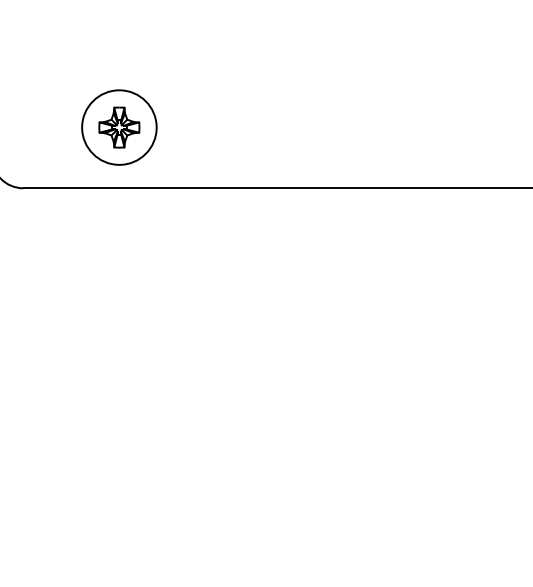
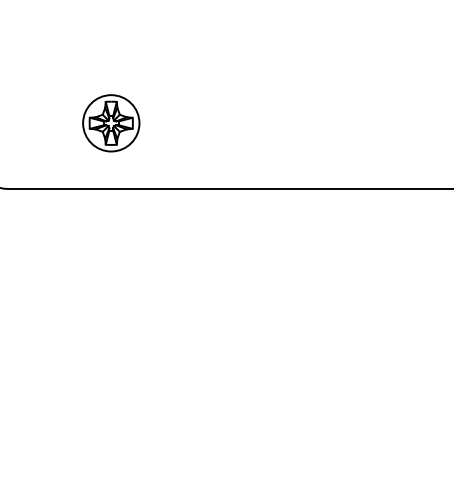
circle: (119, 127) -> (111, 123), size x0.7

